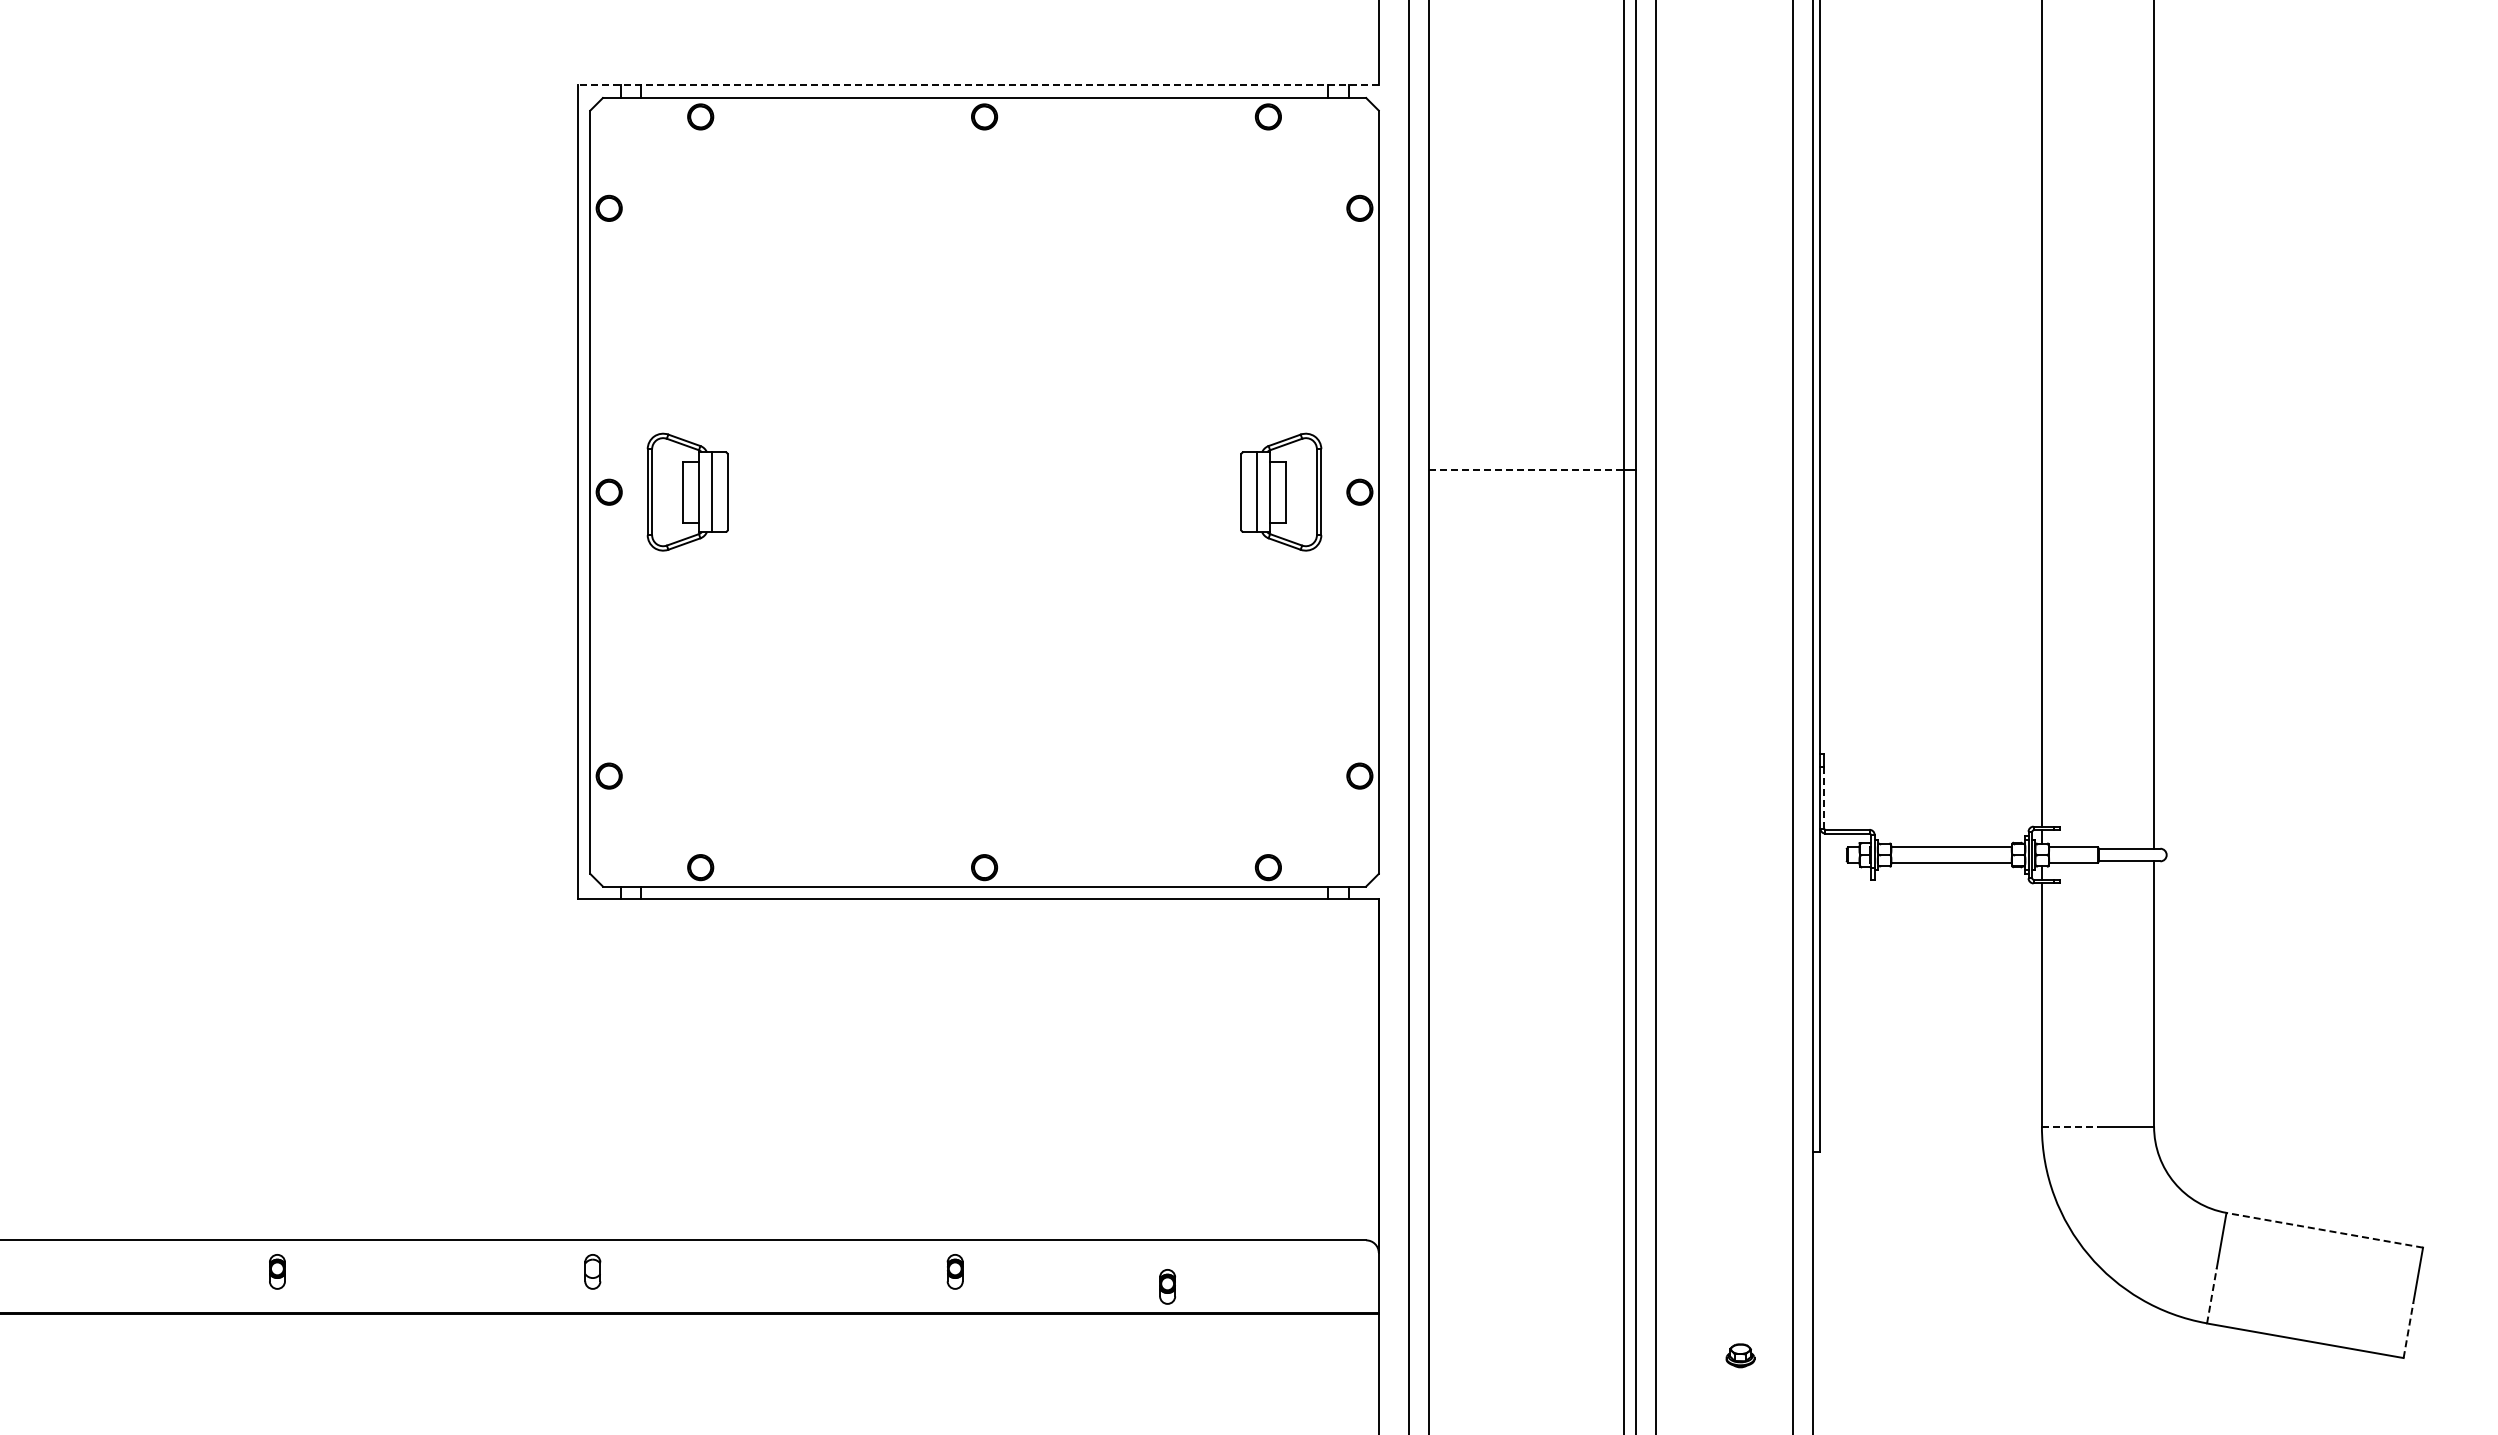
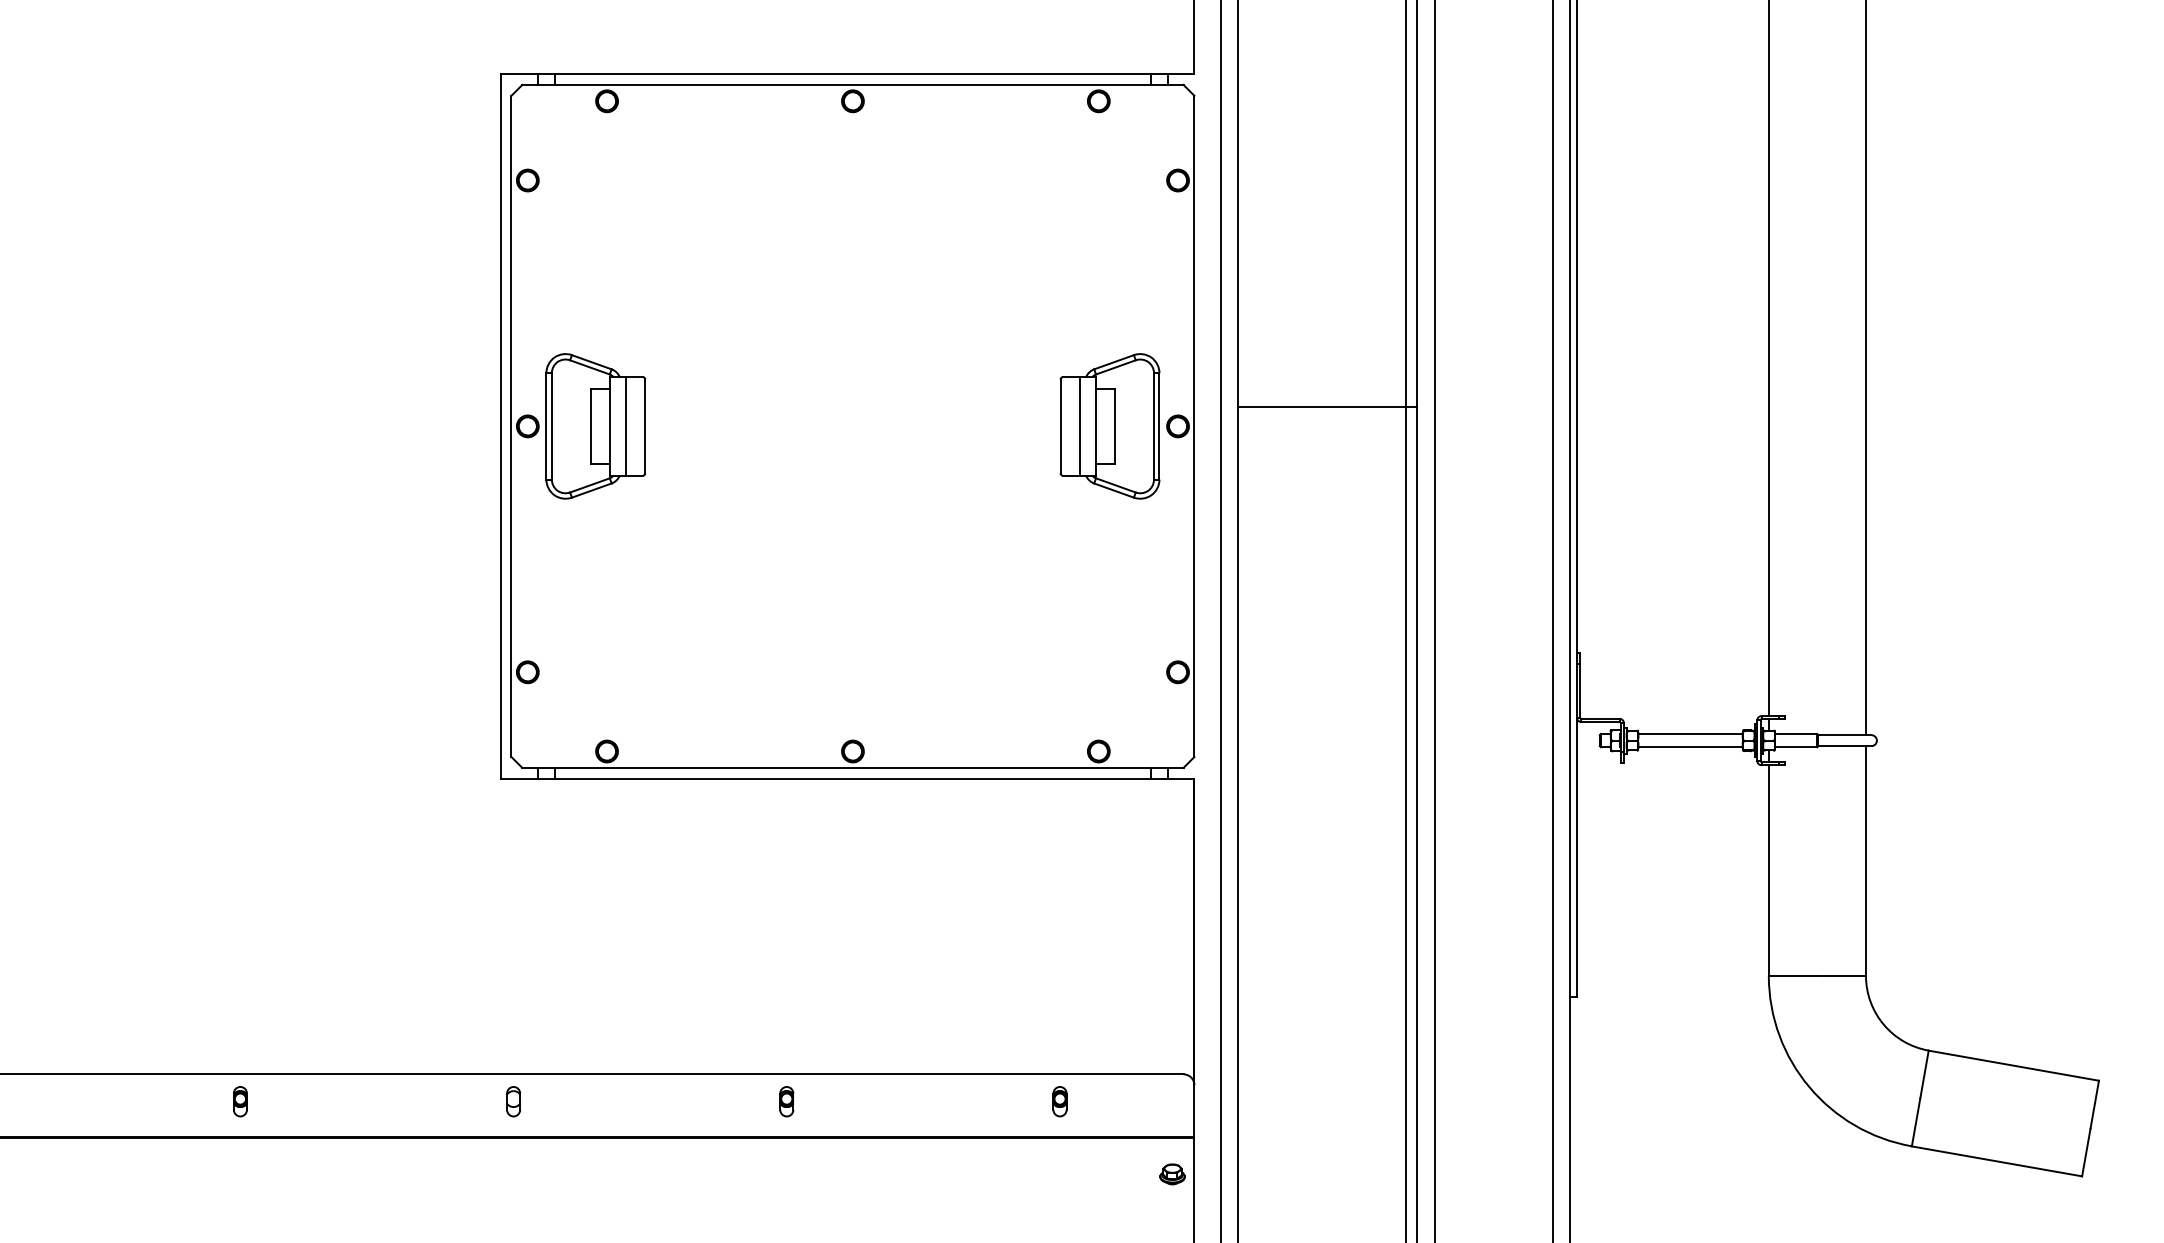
line: (978, 85) -> (847, 74), dashed -> solid
line: (1526, 470) -> (1322, 407), dashed -> solid
part: (687, 491) -> (595, 425), size x1.43
part: (1281, 491) -> (1110, 425), size x1.43
line: (1824, 797) -> (1580, 690), dashed -> solid
line: (2070, 1126) -> (1793, 975), dashed -> solid
line: (2324, 1230) -> (2013, 1065), dashed -> solid
part: (954, 1271) -> (786, 1101), moved
part: (1167, 1286) -> (1059, 1101), moved
line: (2212, 1295) -> (1916, 1122), dashed -> solid
line: (2408, 1330) -> (2086, 1152), dashed -> solid
part: (1740, 1355) -> (1172, 1174), moved

